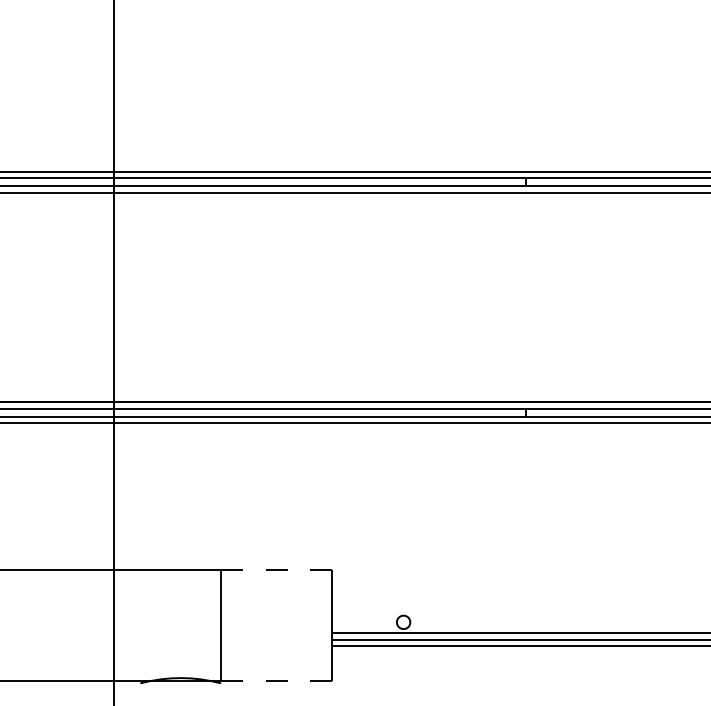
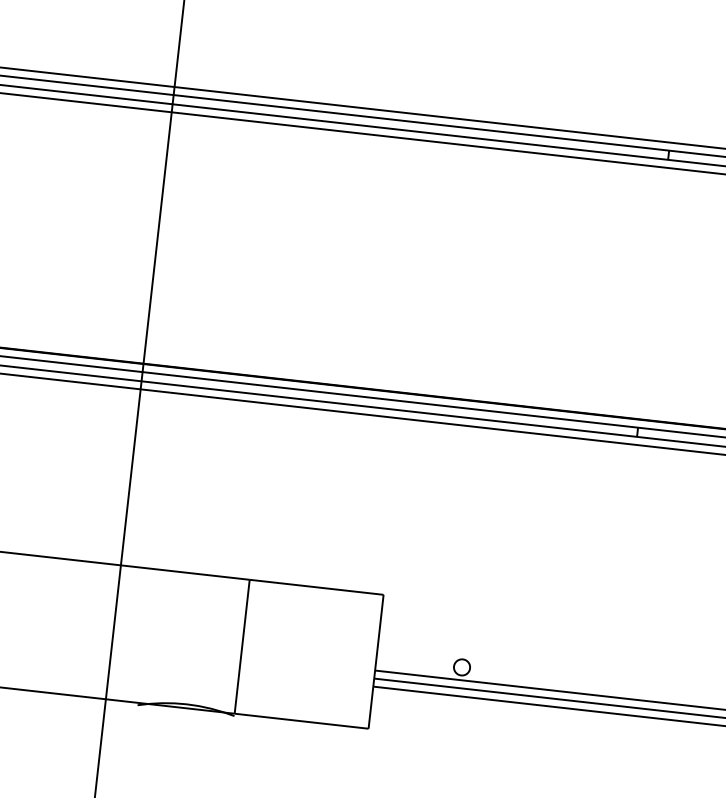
line: (276, 569) -> (316, 586), dashed -> solid
line: (276, 681) -> (301, 721), dashed -> solid

